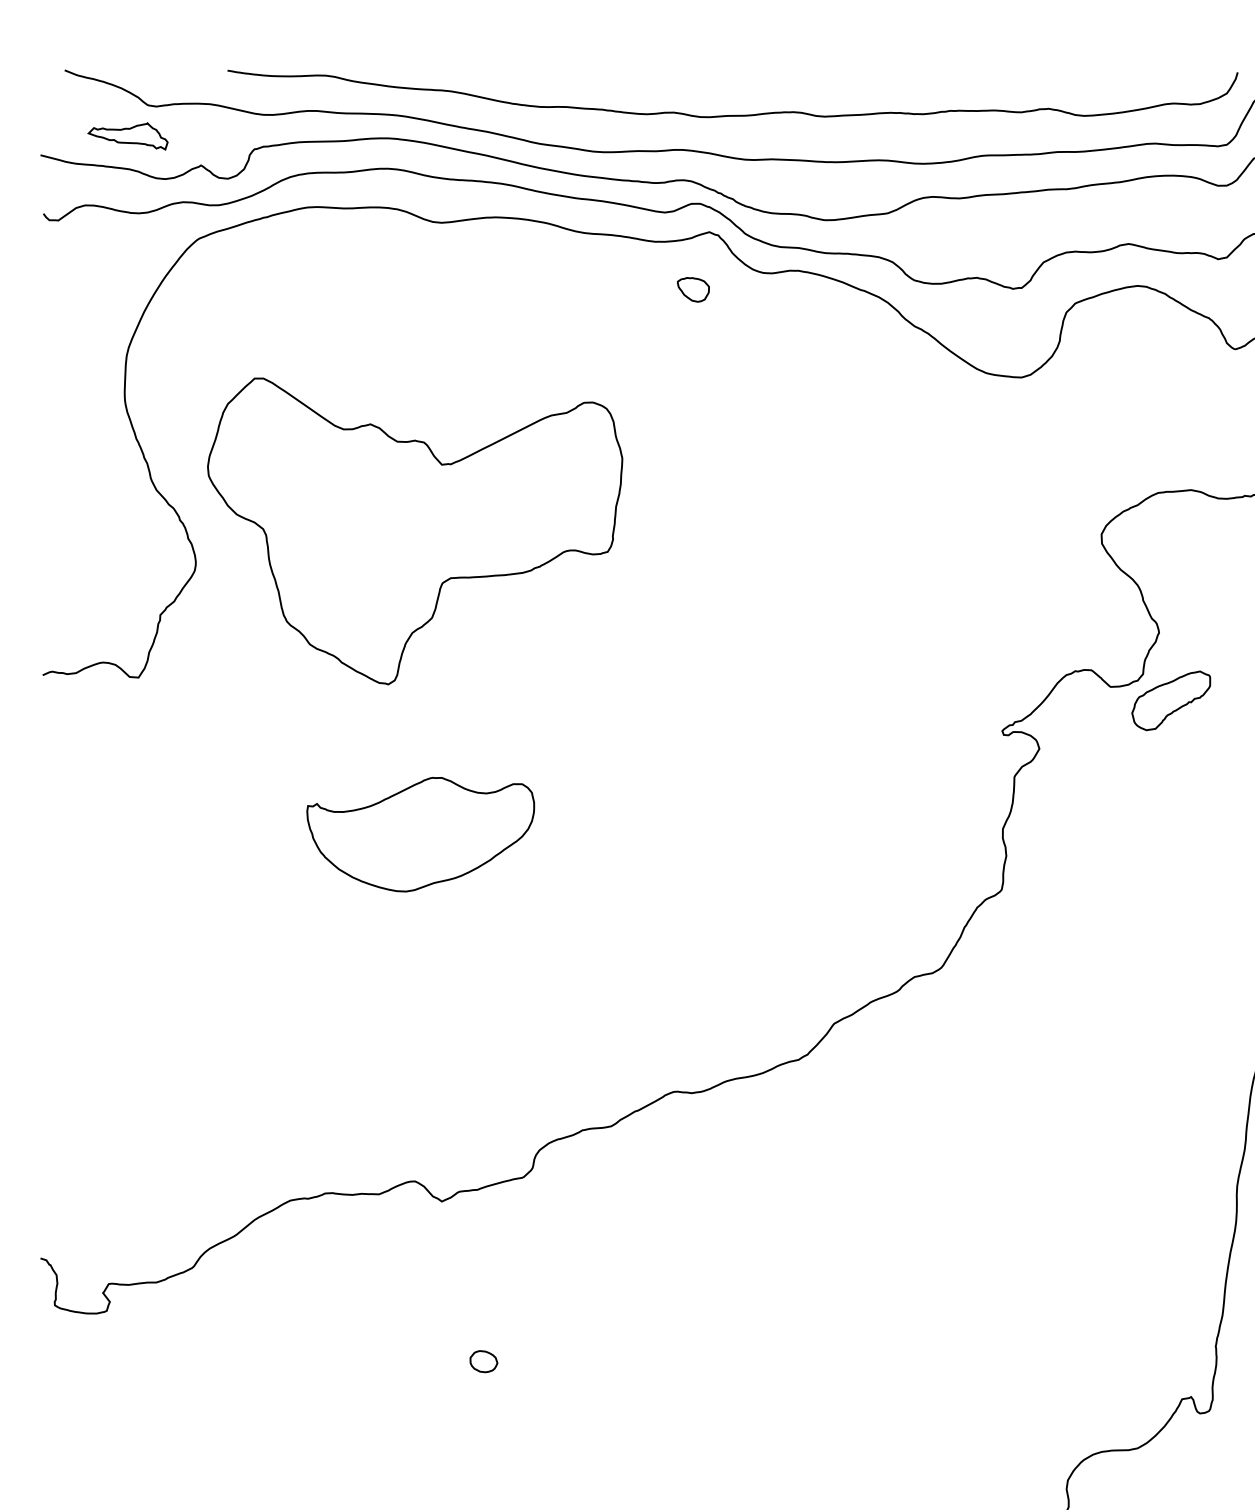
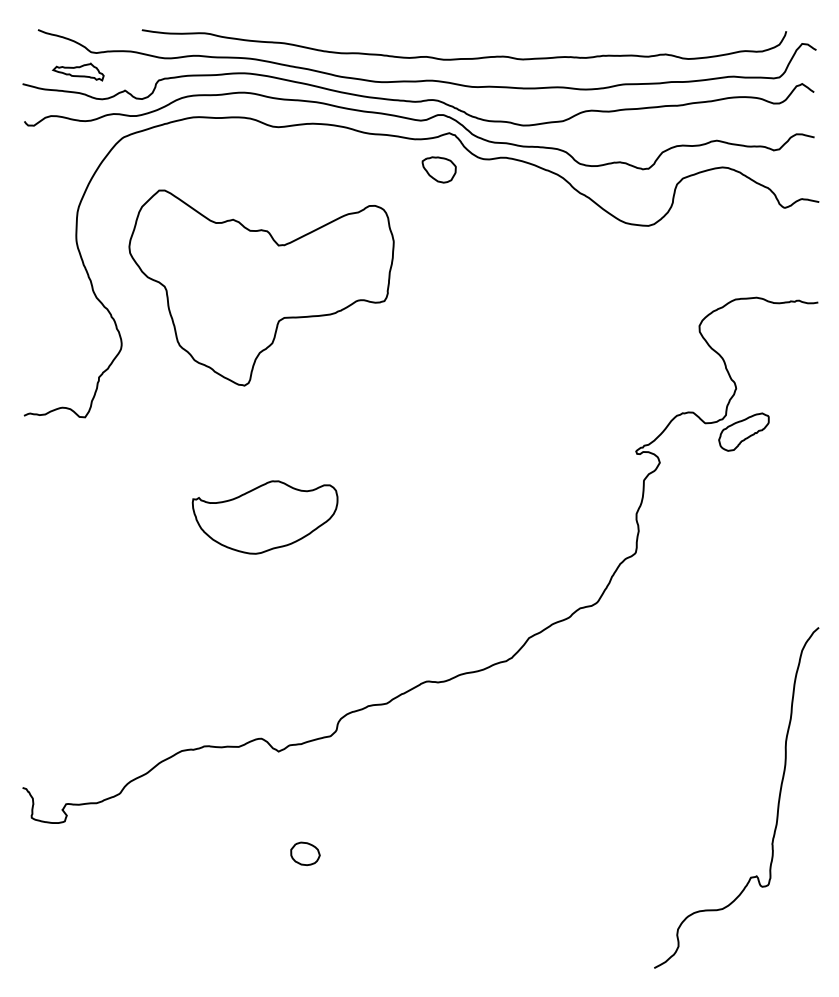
part: (692, 289) -> (438, 169), size x1.67
part: (414, 530) -> (261, 287), moved
part: (483, 1361) -> (305, 853), size x1.67

